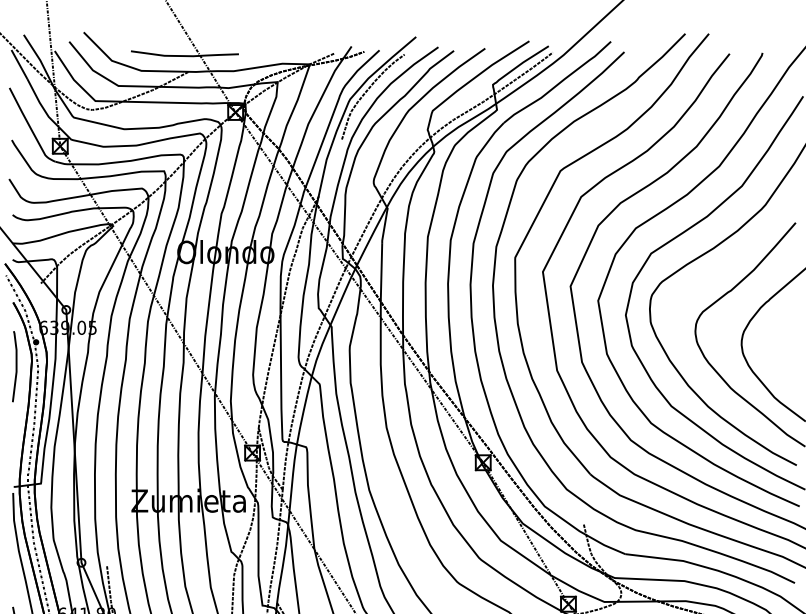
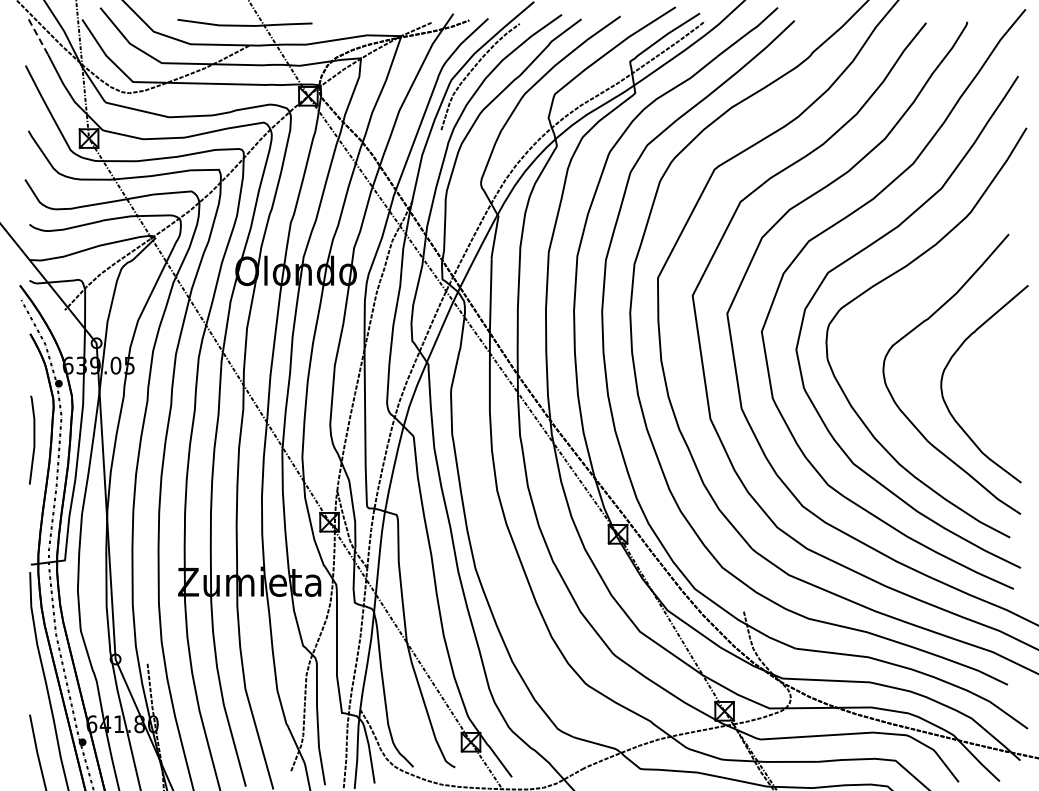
line: (19, 64) -> (38, 36), solid -> dashed
line: (15, 366) -> (33, 439), moved

